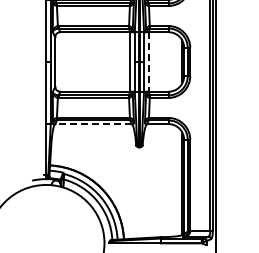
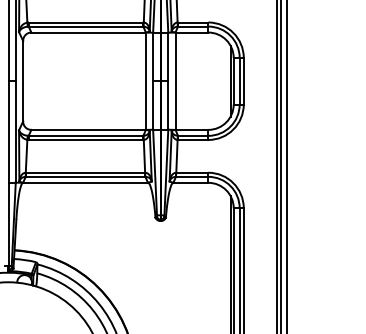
line: (148, 61) -> (175, 80), dashed -> solid
line: (92, 124) -> (83, 183), dashed -> solid

